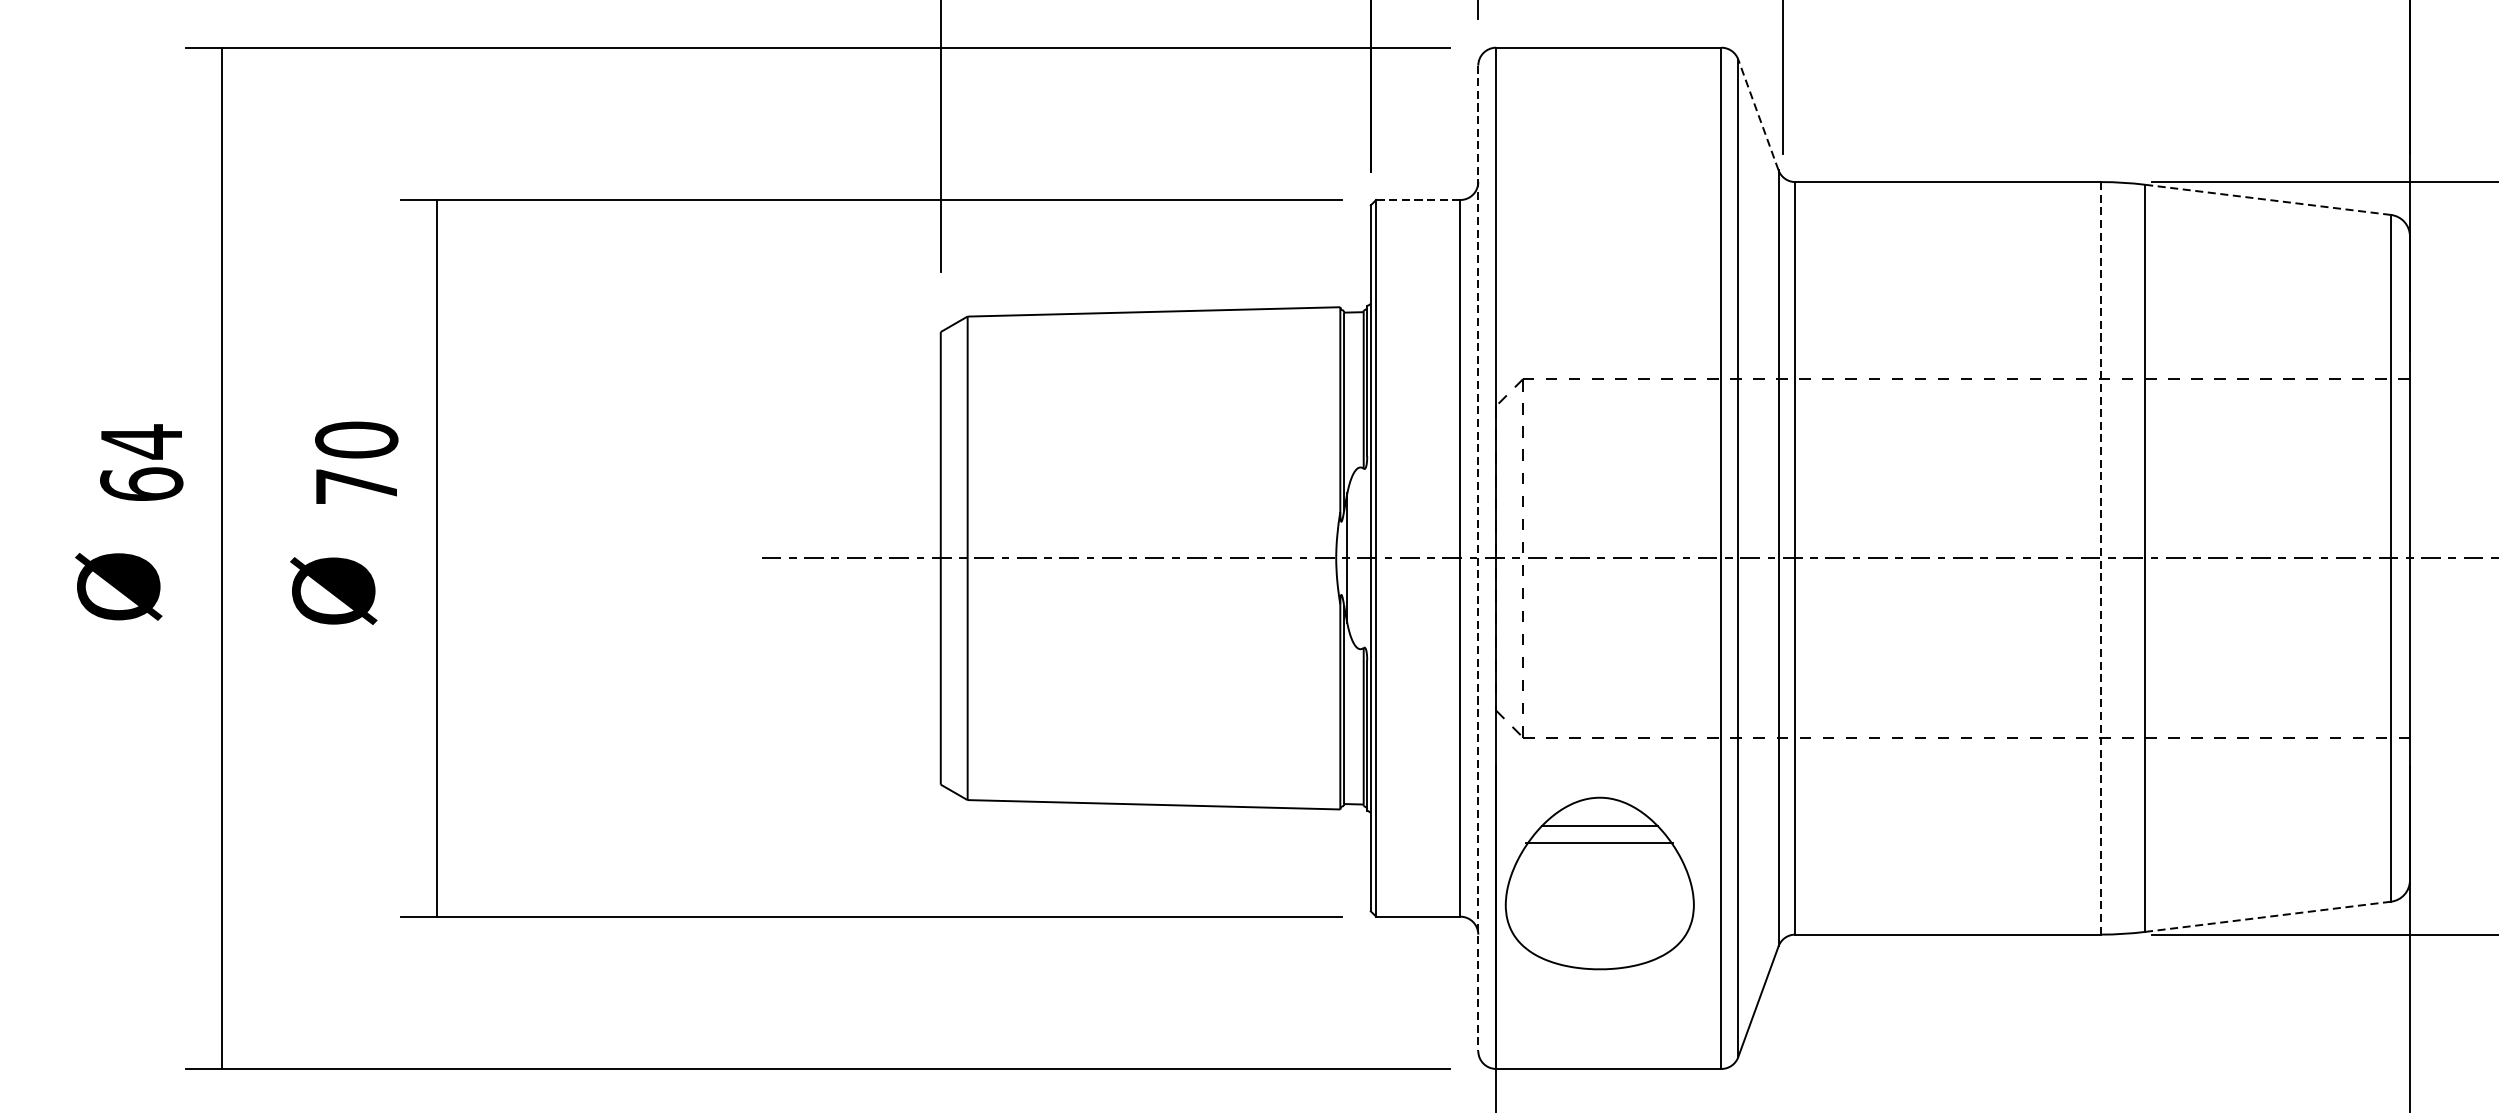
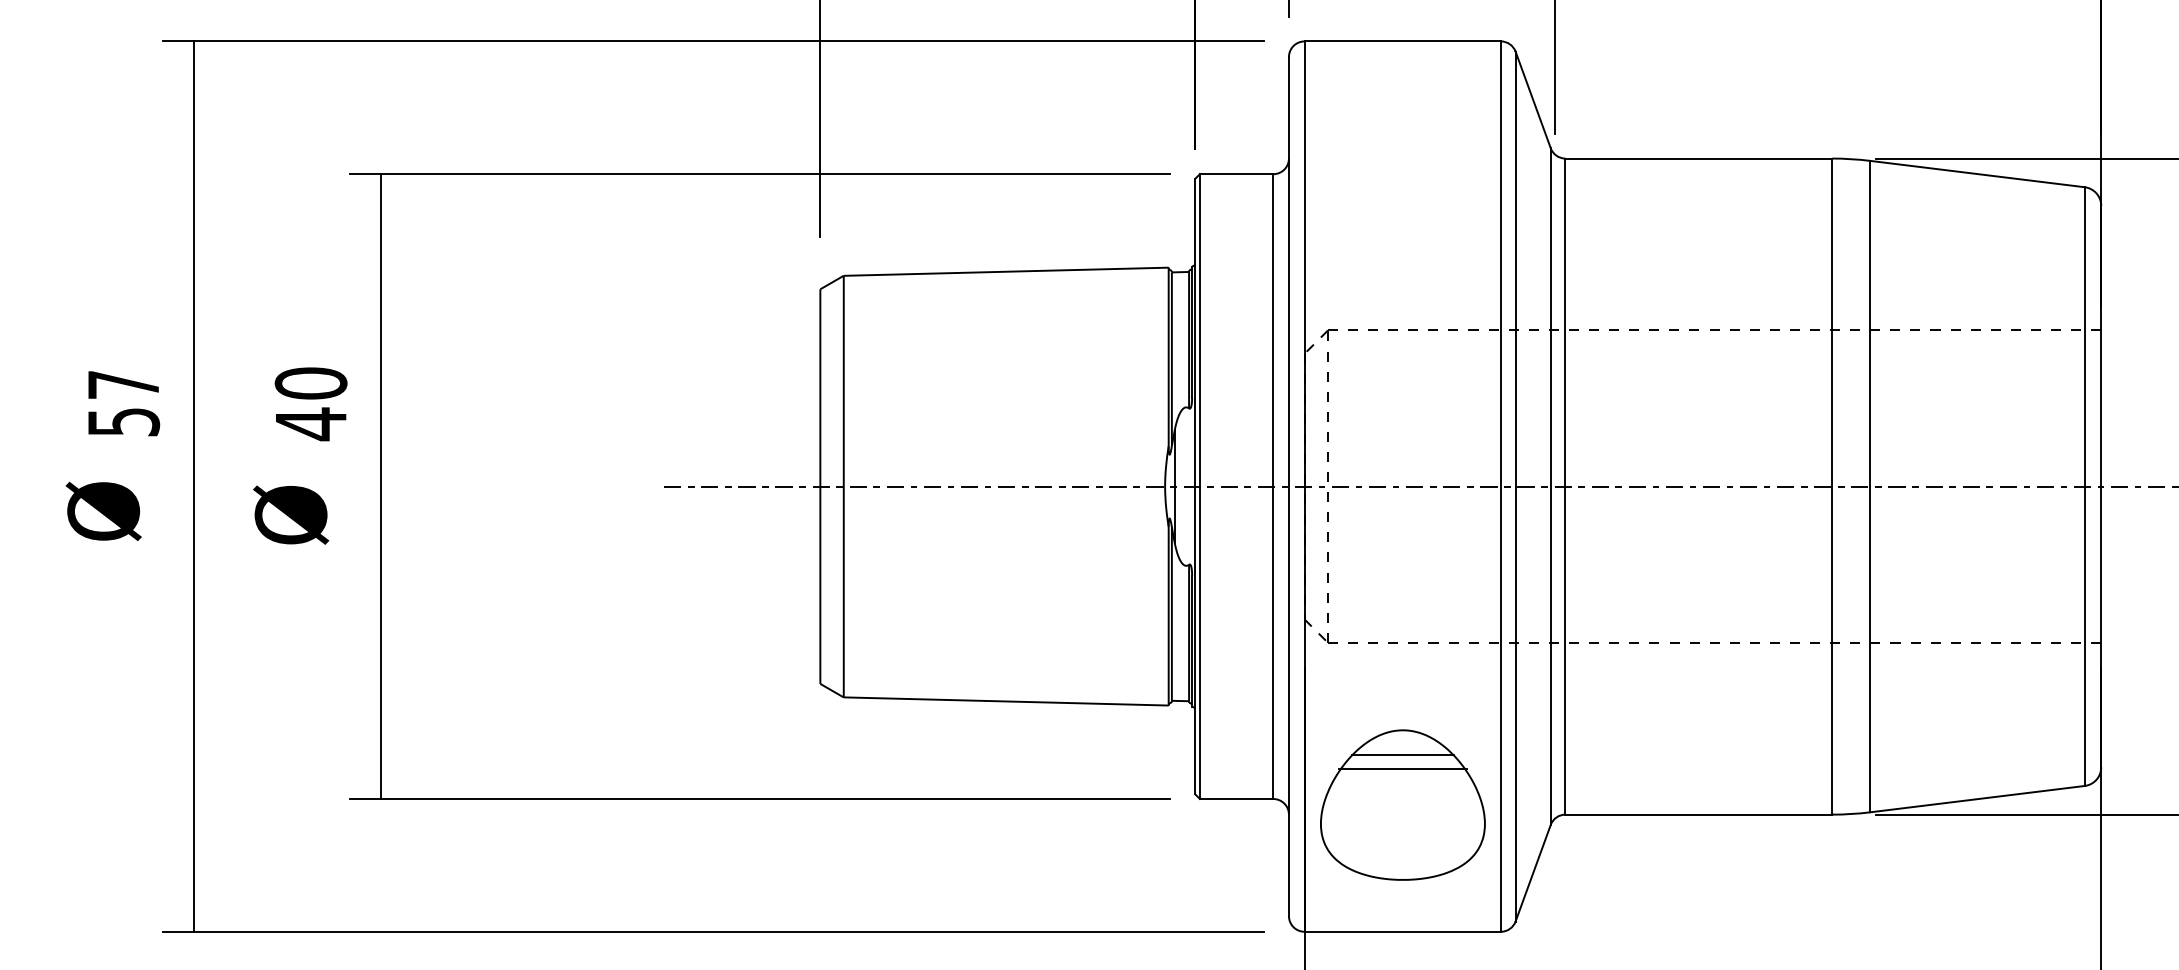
line: (1758, 114) -> (1533, 99), dashed -> solid
line: (1418, 200) -> (1236, 174), dashed -> solid
line: (2268, 200) -> (1977, 174), dashed -> solid
text: (141, 461) -> (123, 402), 64 -> 57
text: (357, 487) -> (311, 424), 70 -> 40
line: (1477, 558) -> (1288, 486), dashed -> solid
line: (2101, 559) -> (1832, 487), dashed -> solid
part: (1599, 882) -> (1402, 804), moved
line: (2269, 917) -> (1978, 799), dashed -> solid

